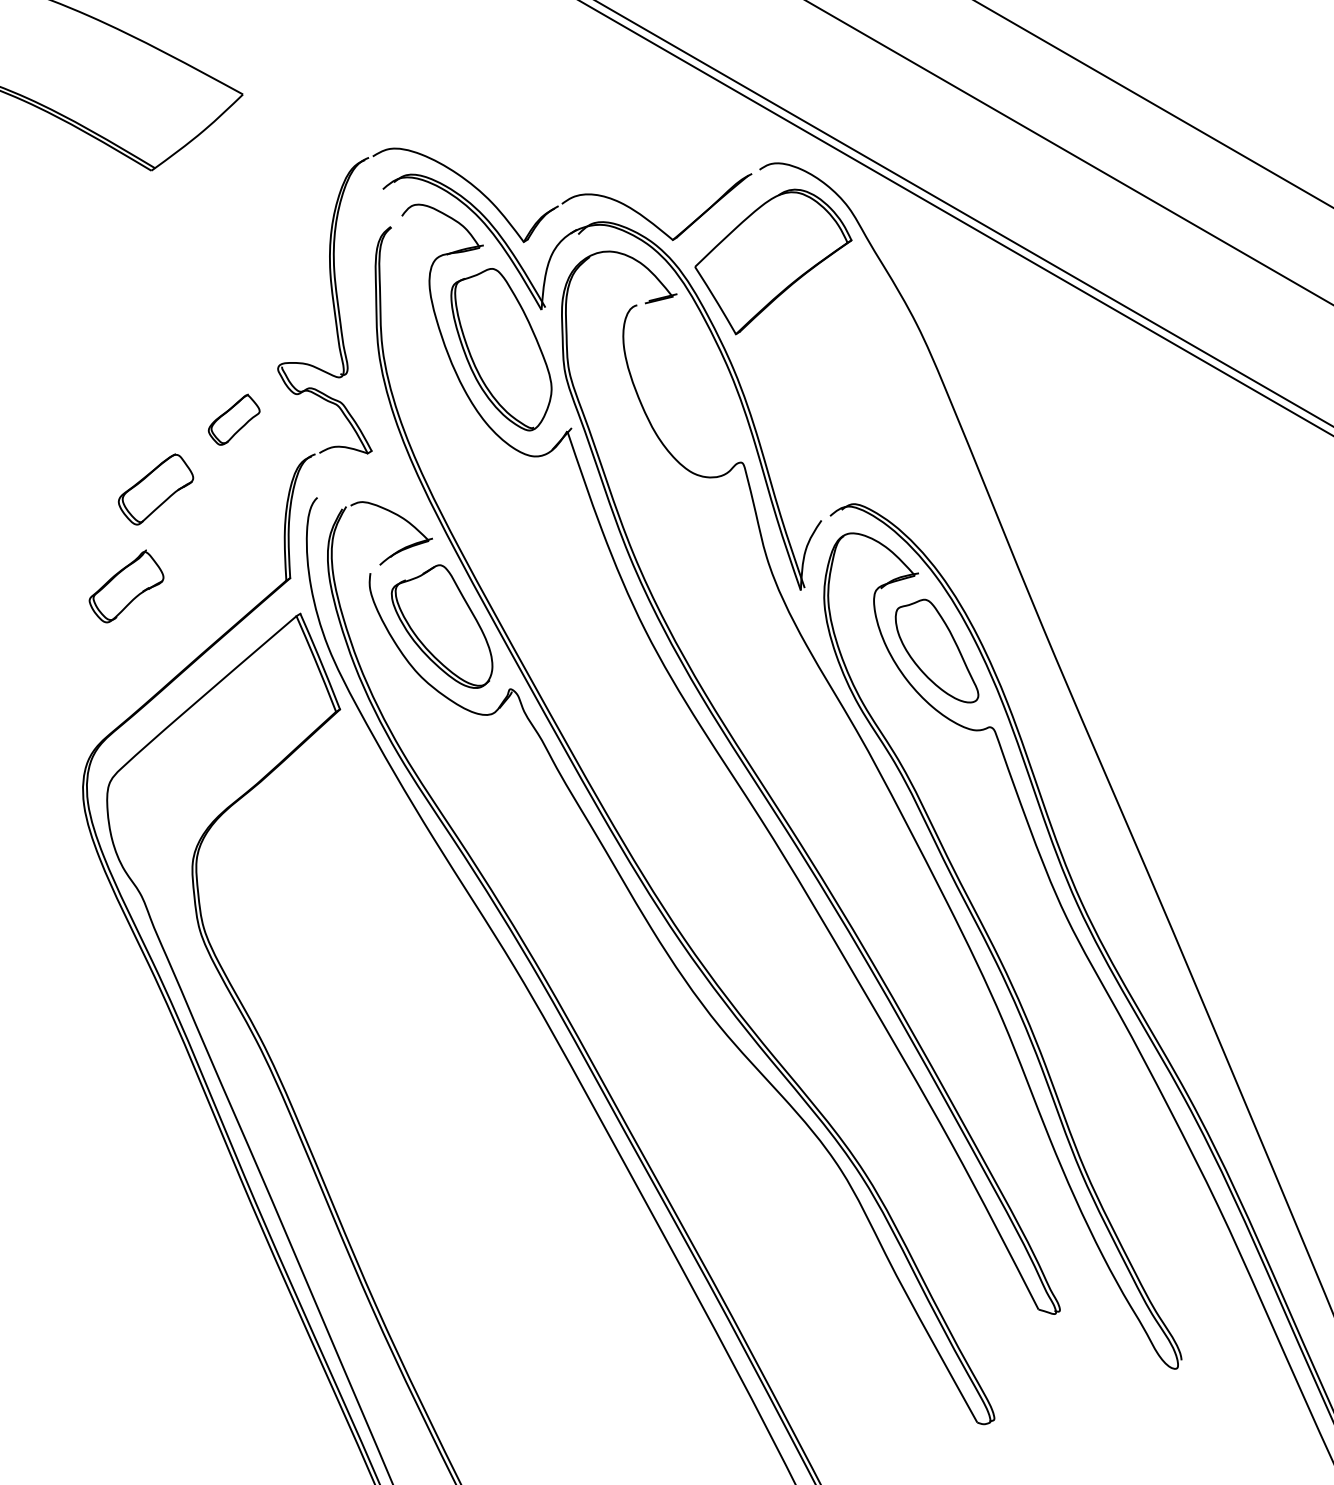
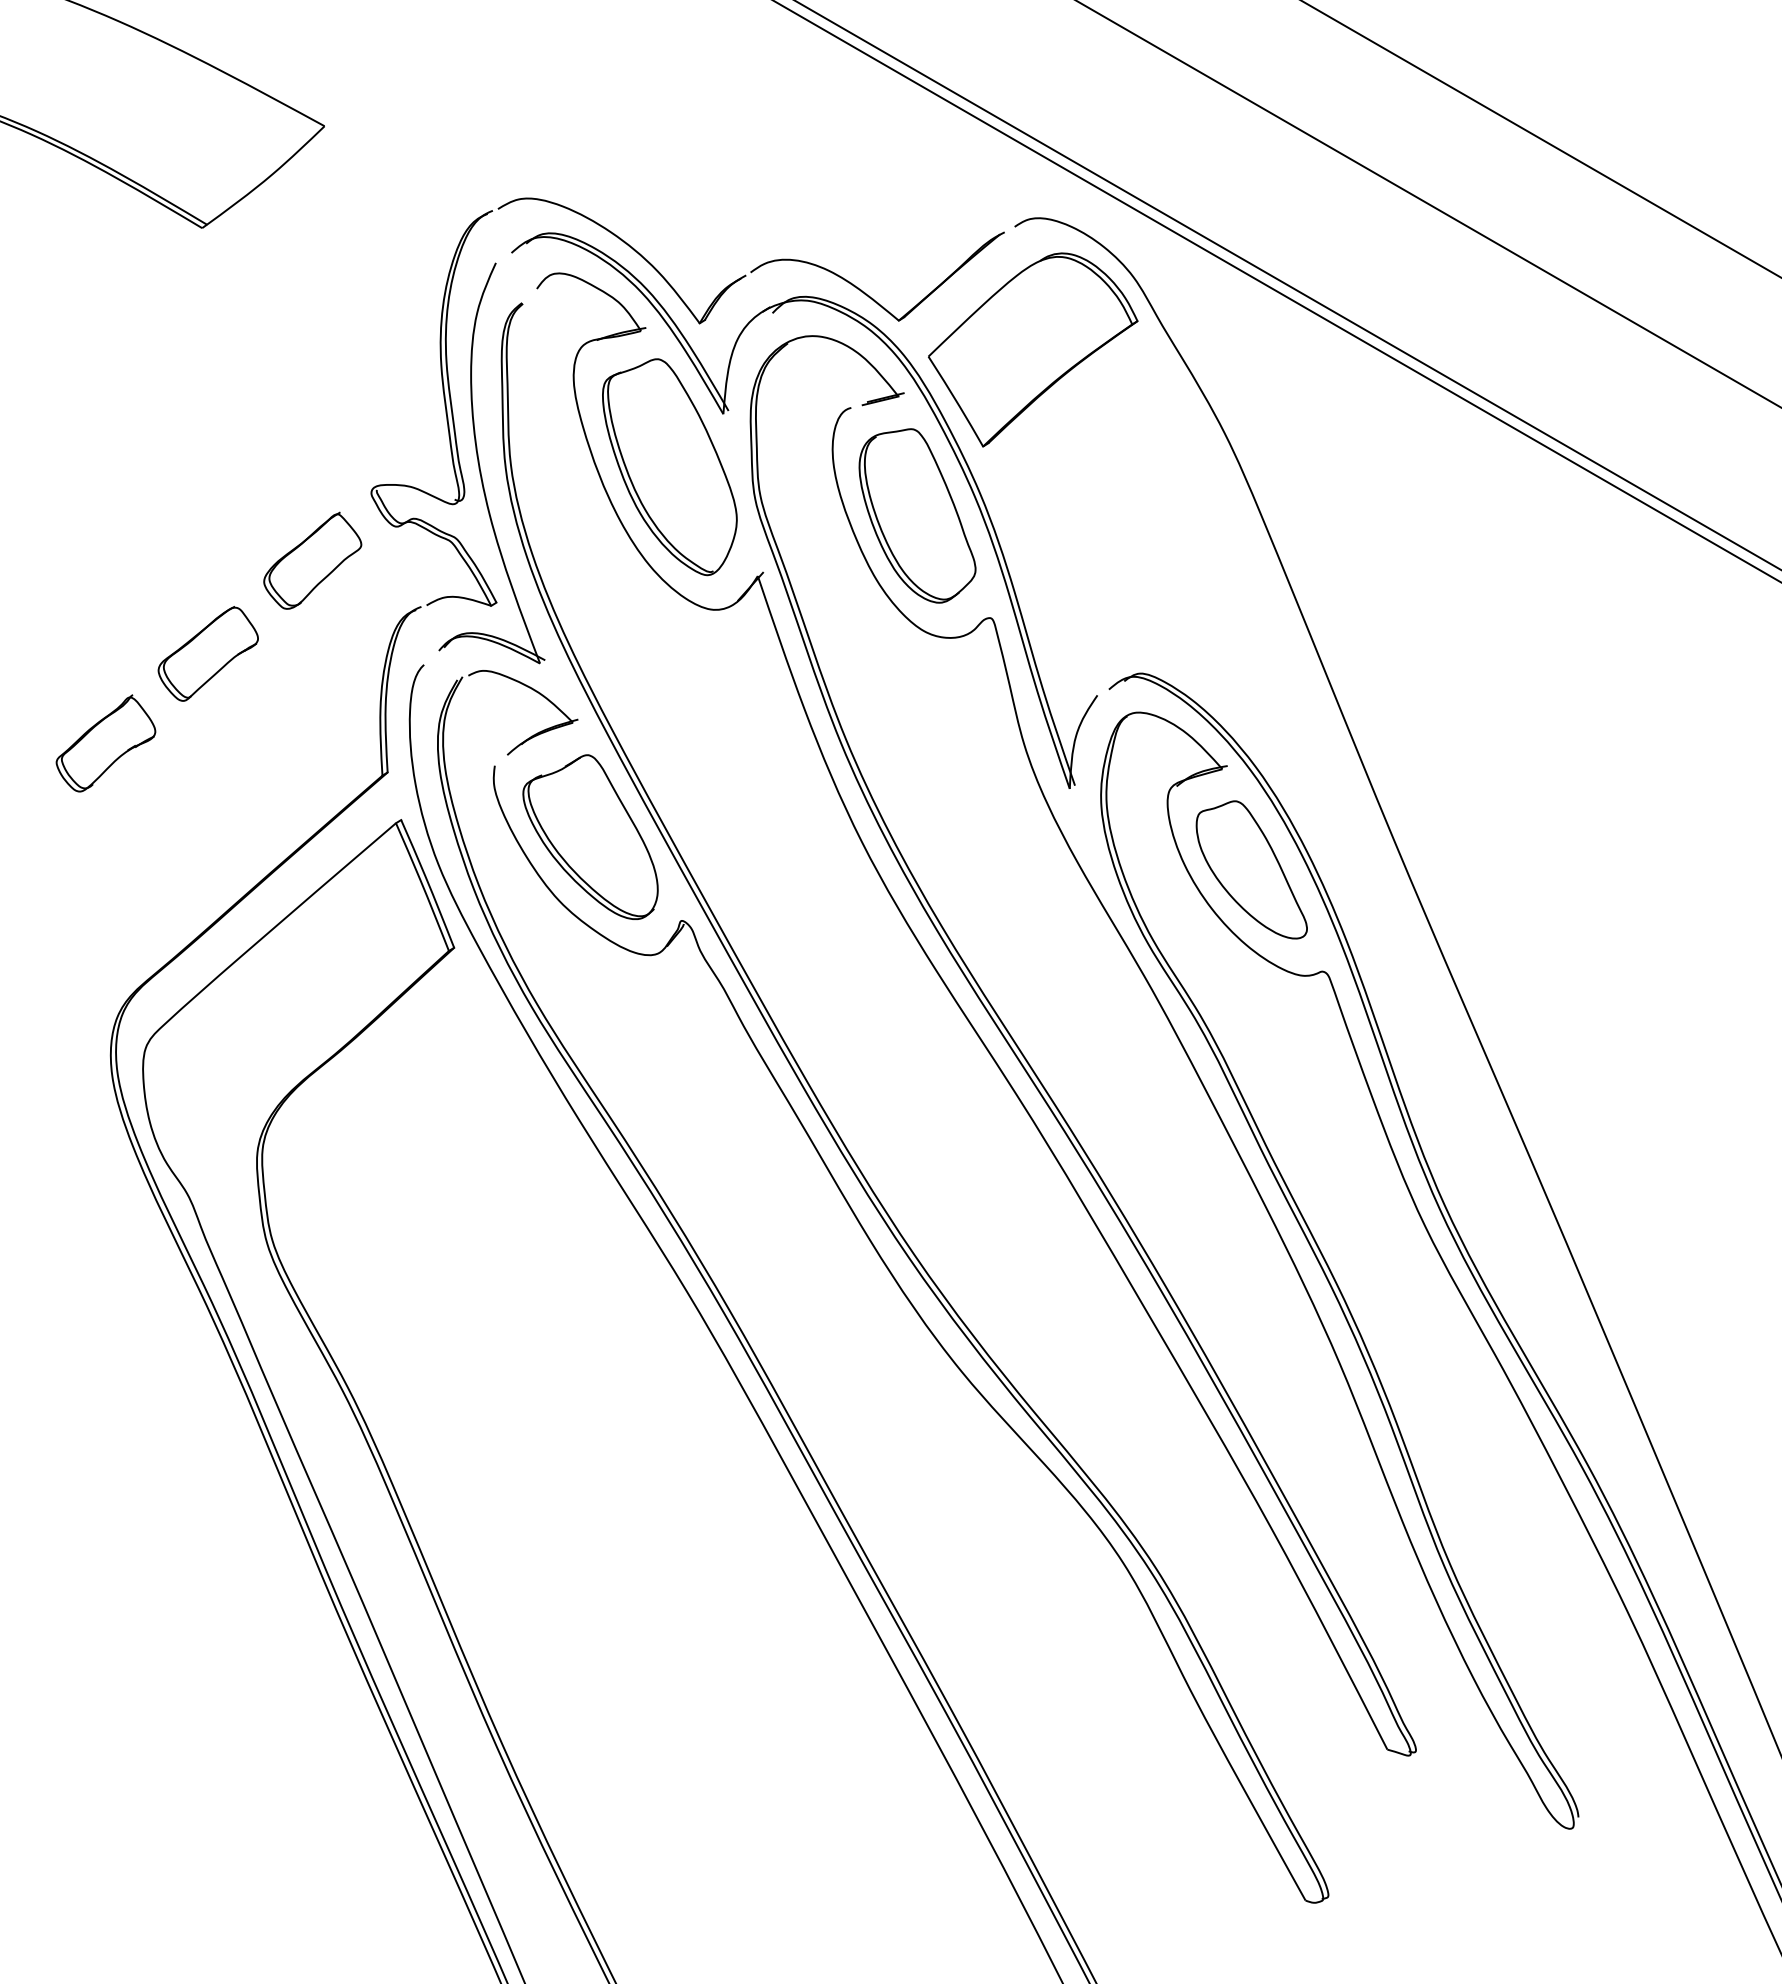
part: (359, 348) -> (480, 465), added
part: (686, 385) -> (917, 515), added
part: (233, 419) -> (312, 560), size x1.43
part: (126, 586) -> (105, 743), moved

